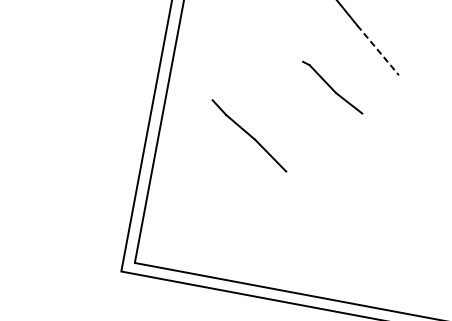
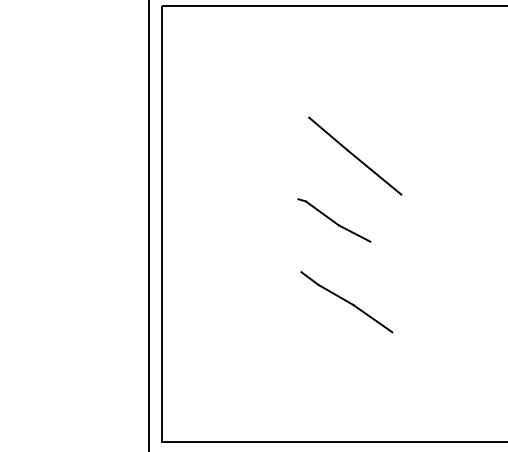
line: (377, 50) -> (374, 172), dashed -> solid
part: (249, 136) -> (346, 302), moved

